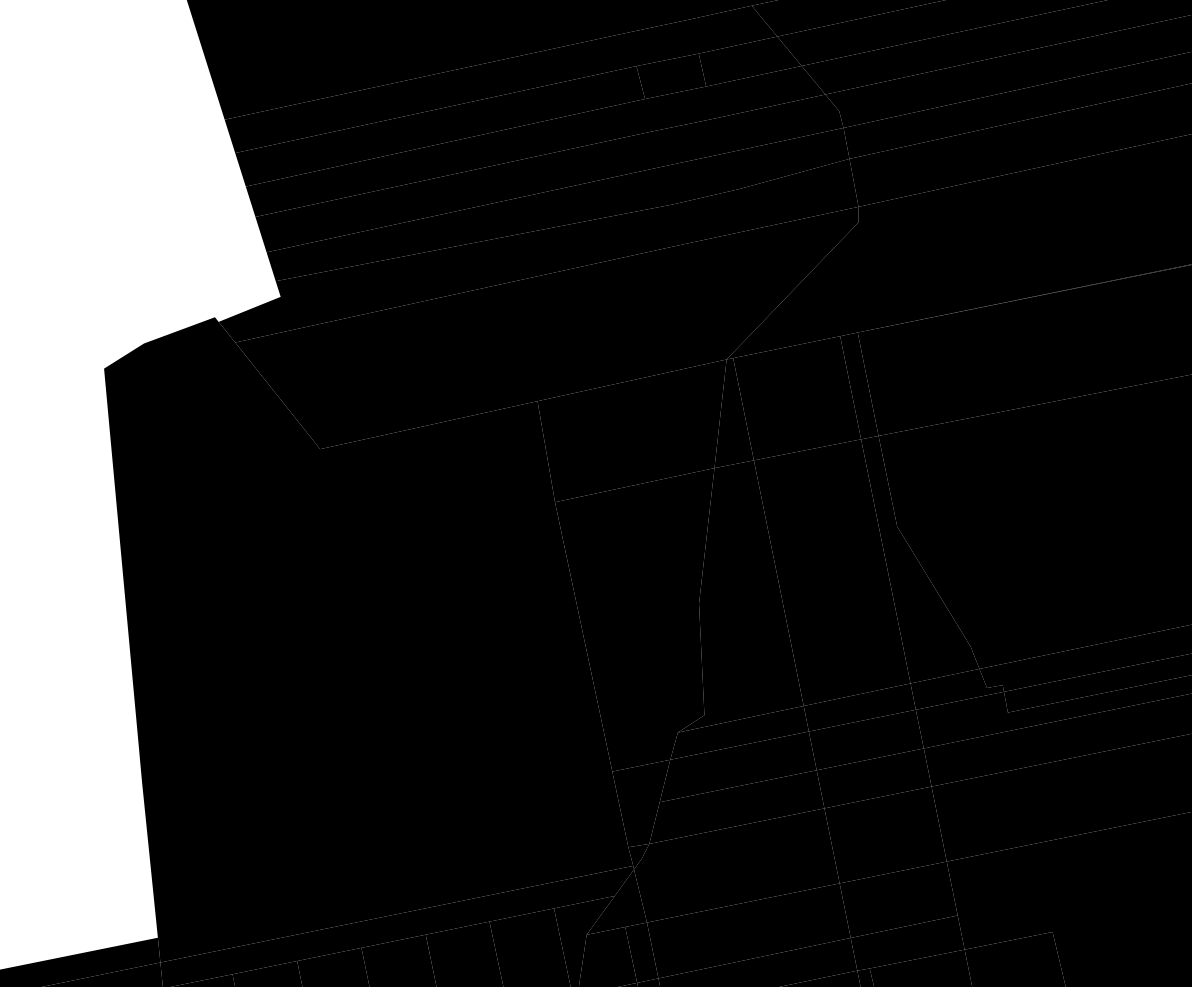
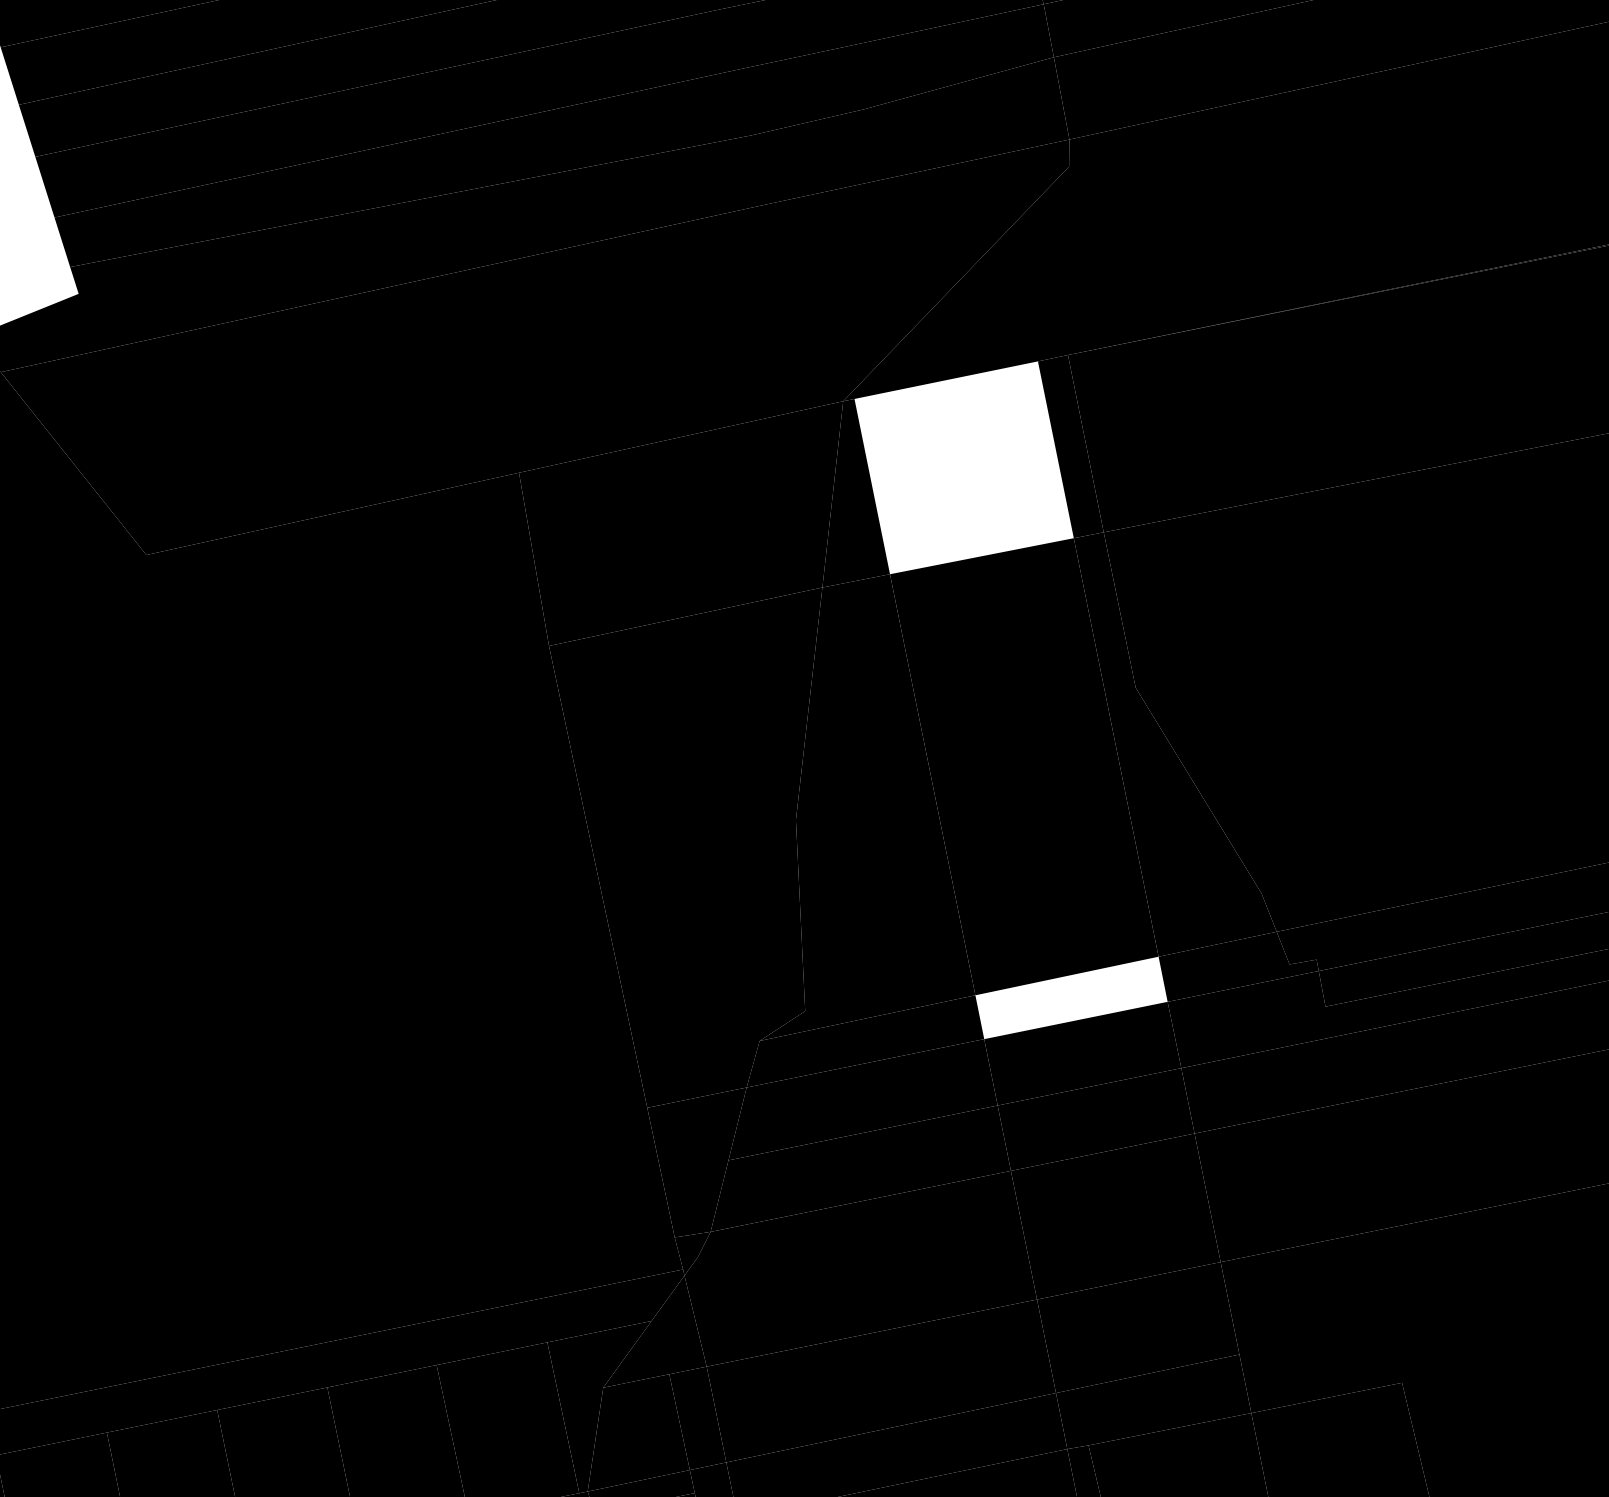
fill: (797, 398) -> (964, 468), removed
fill: (859, 707) -> (1071, 997), removed

